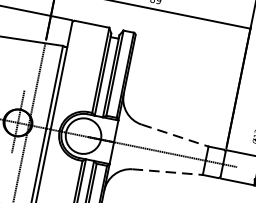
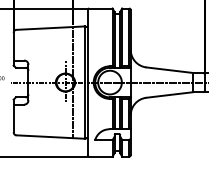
line: (176, 136) -> (170, 70), dashed -> solid
line: (169, 171) -> (170, 94), dashed -> solid

